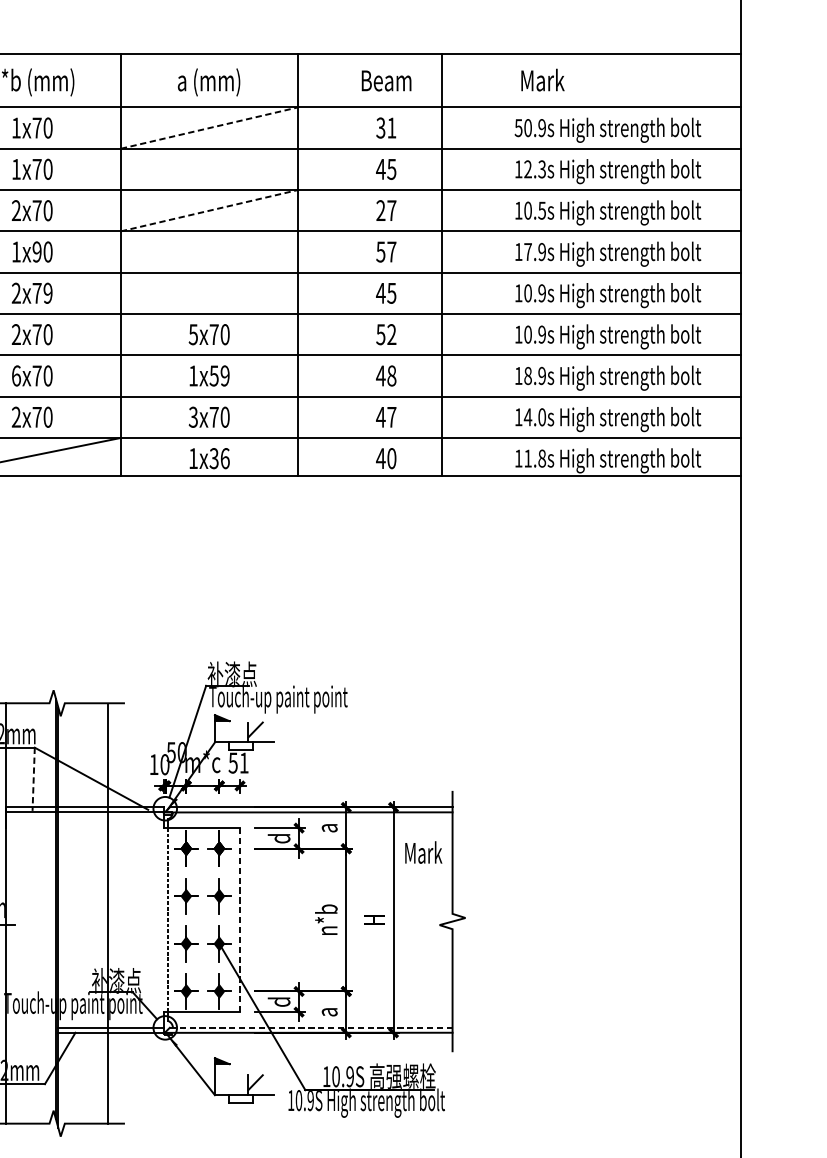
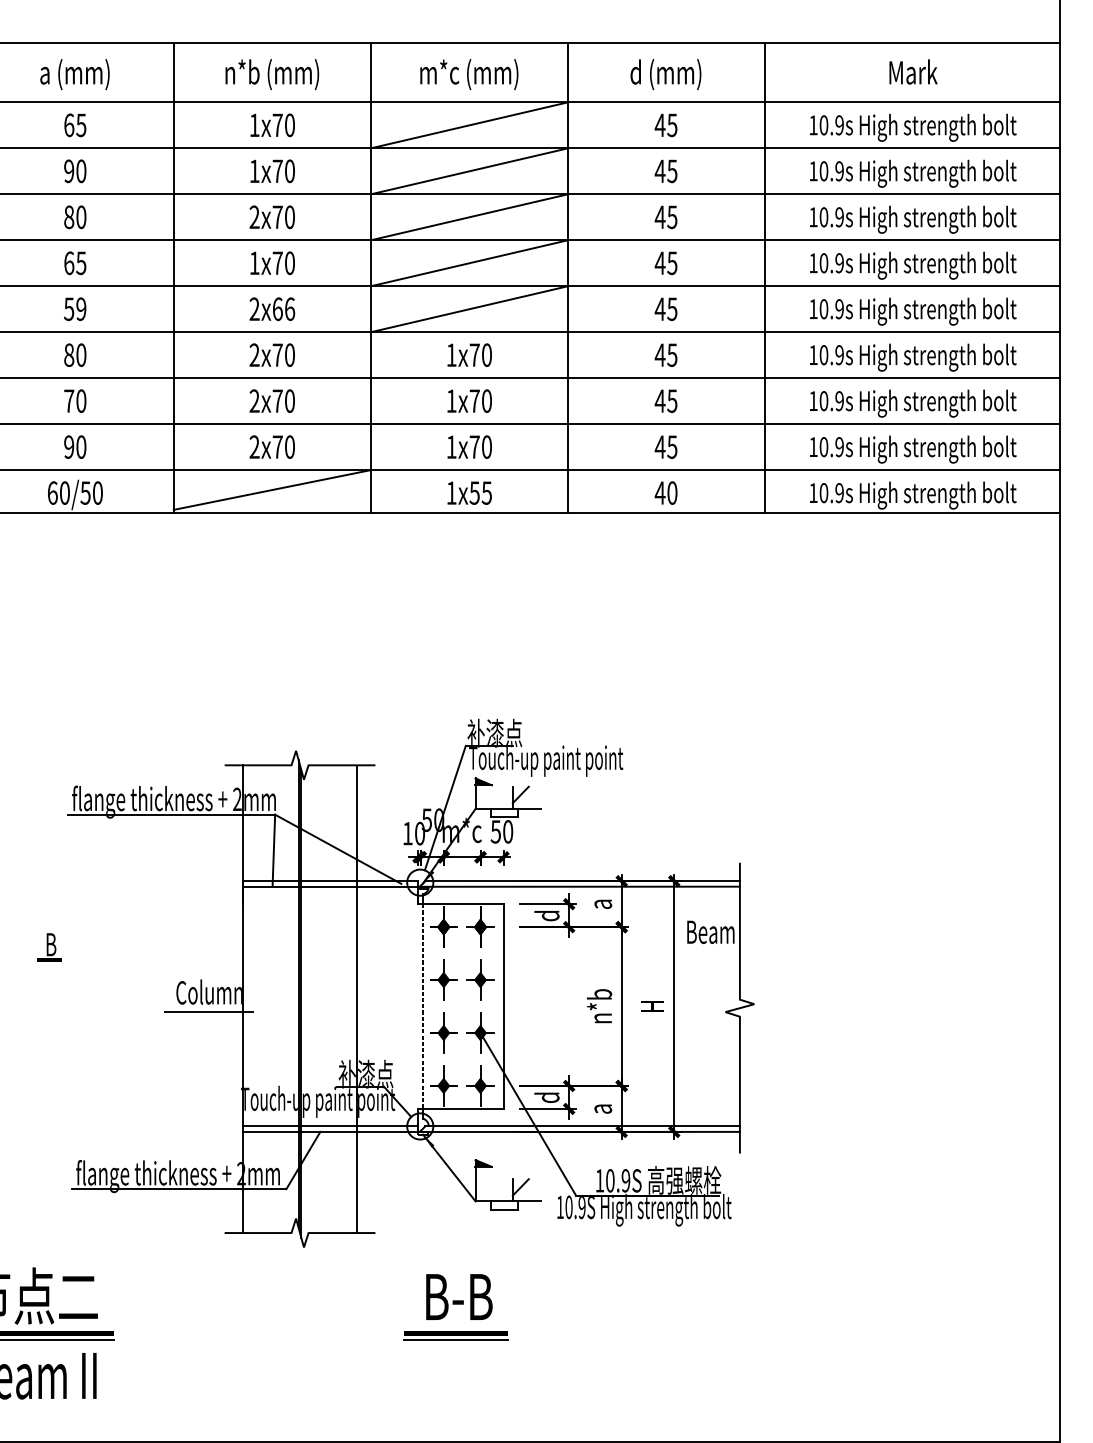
text: (542, 79) -> (913, 71), moved
text: (209, 82) -> (469, 74), a (mm) -> m*c (mm)
text: (385, 82) -> (665, 74), Beam -> d (mm)
line: (209, 128) -> (469, 125), dashed -> solid
text: (385, 128) -> (665, 125), 31 -> 45
text: (518, 128) -> (813, 125), 50.9s -> 10.9s
line: (208, 169) -> (468, 171), added
text: (534, 169) -> (831, 171), 12.3s -> 10.9s
line: (209, 210) -> (469, 217), dashed -> solid
text: (385, 210) -> (665, 217), 27 -> 45
text: (542, 210) -> (839, 217), 10.5s -> 10.9s
text: (36, 252) -> (277, 263), 1x90 -> 1x70
line: (208, 252) -> (468, 263), added
text: (385, 252) -> (665, 263), 57 -> 45
text: (527, 252) -> (823, 263), 17.9s -> 10.9s
line: (441, 265) -> (764, 278), moved
text: (42, 293) -> (283, 309), 2x79 -> 2x66
line: (208, 293) -> (468, 309), added
text: (193, 334) -> (451, 354), 5x70 -> 1x70
text: (385, 334) -> (665, 354), 52 -> 45
text: (16, 375) -> (254, 400), 6x70 -> 2x70
text: (219, 375) -> (480, 400), 1x59 -> 1x70
text: (391, 375) -> (672, 400), 48 -> 45
text: (527, 375) -> (823, 400), 18.9s -> 10.9s
text: (193, 416) -> (451, 446), 3x70 -> 1x70
text: (391, 416) -> (672, 446), 47 -> 45
text: (534, 417) -> (831, 447), 14.0s -> 10.9s
text: (220, 458) -> (481, 492), 1x36 -> 1x55
text: (534, 458) -> (831, 493), 11.8s -> 10.9s
text: (244, 762) -> (508, 831), 51 -> 50
line: (33, 779) -> (273, 850), dashed -> solid
text: (427, 852) -> (711, 931), Mark -> Beam
line: (240, 920) -> (503, 1007), dashed -> solid
line: (30, 1027) -> (270, 1126), added
line: (311, 1027) -> (583, 1126), dashed -> solid
line: (30, 1032) -> (270, 1131), added

